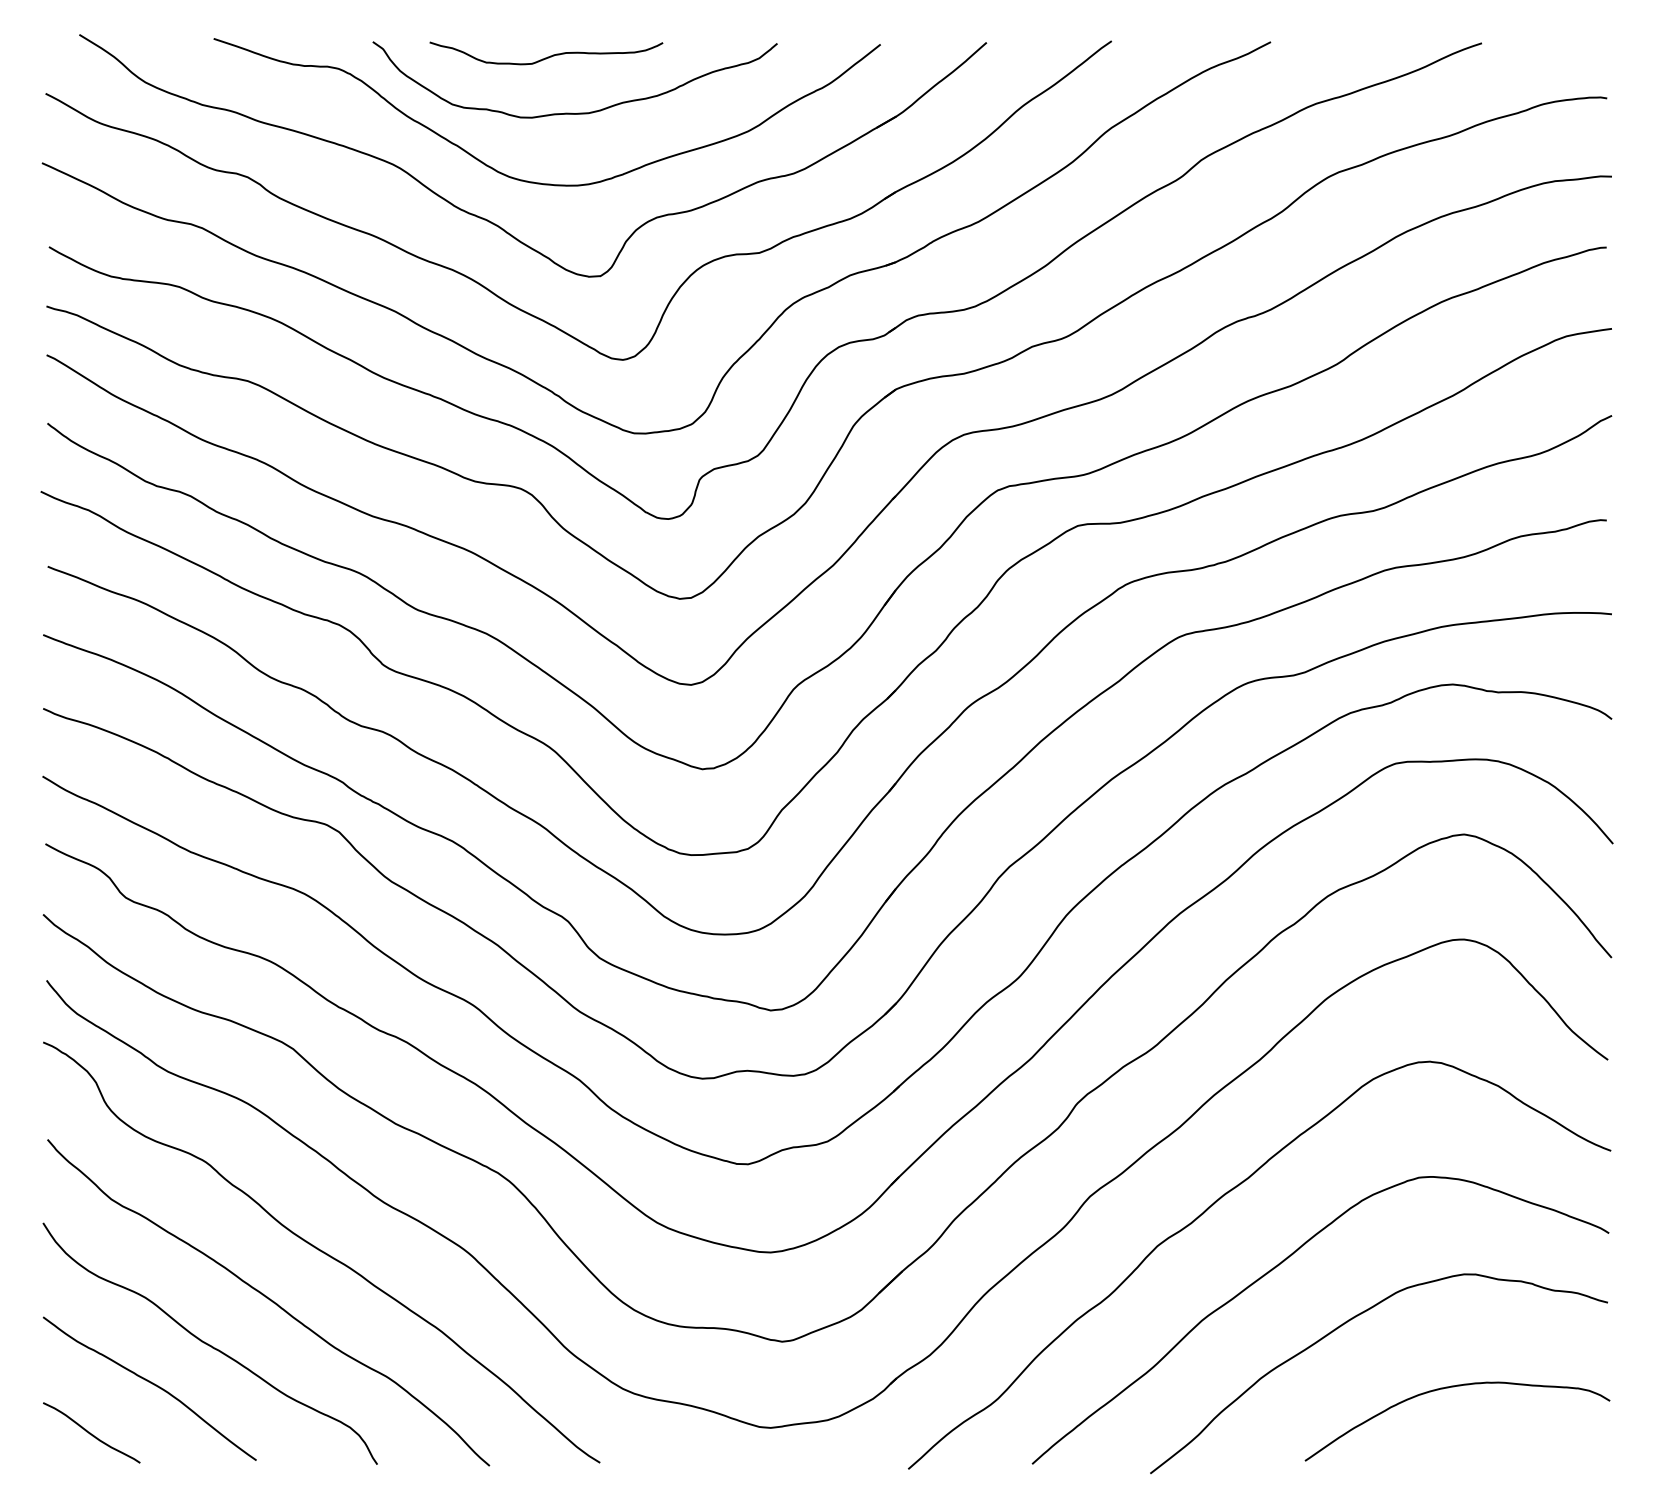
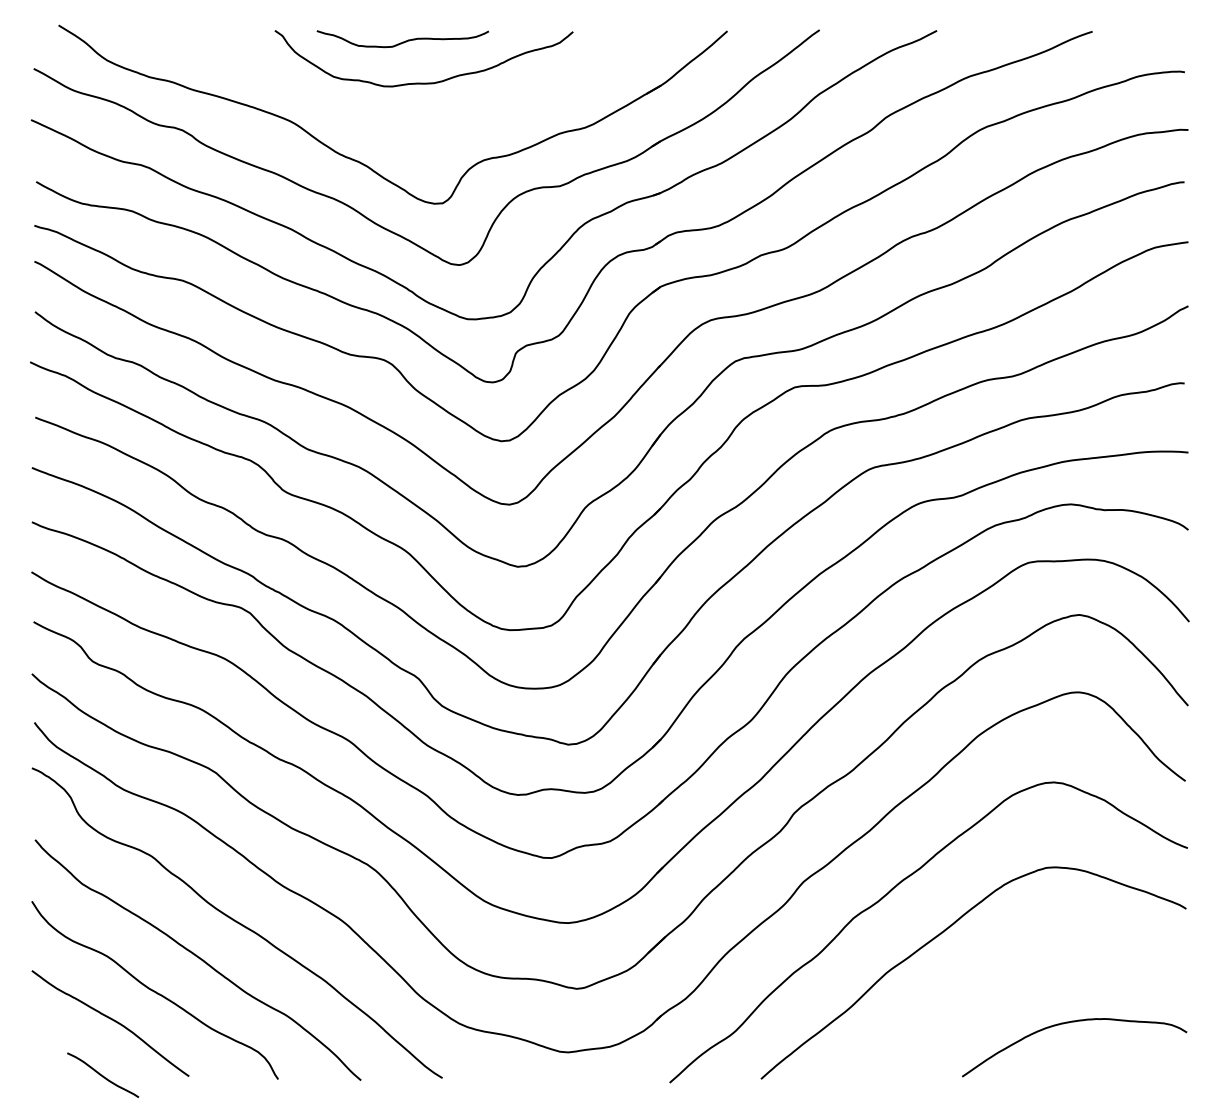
curve: (533, 181) -> (393, 133), removed
curve: (1346, 1323) -> (992, 975), removed
curve: (90, 1432) -> (102, 1074), moved

